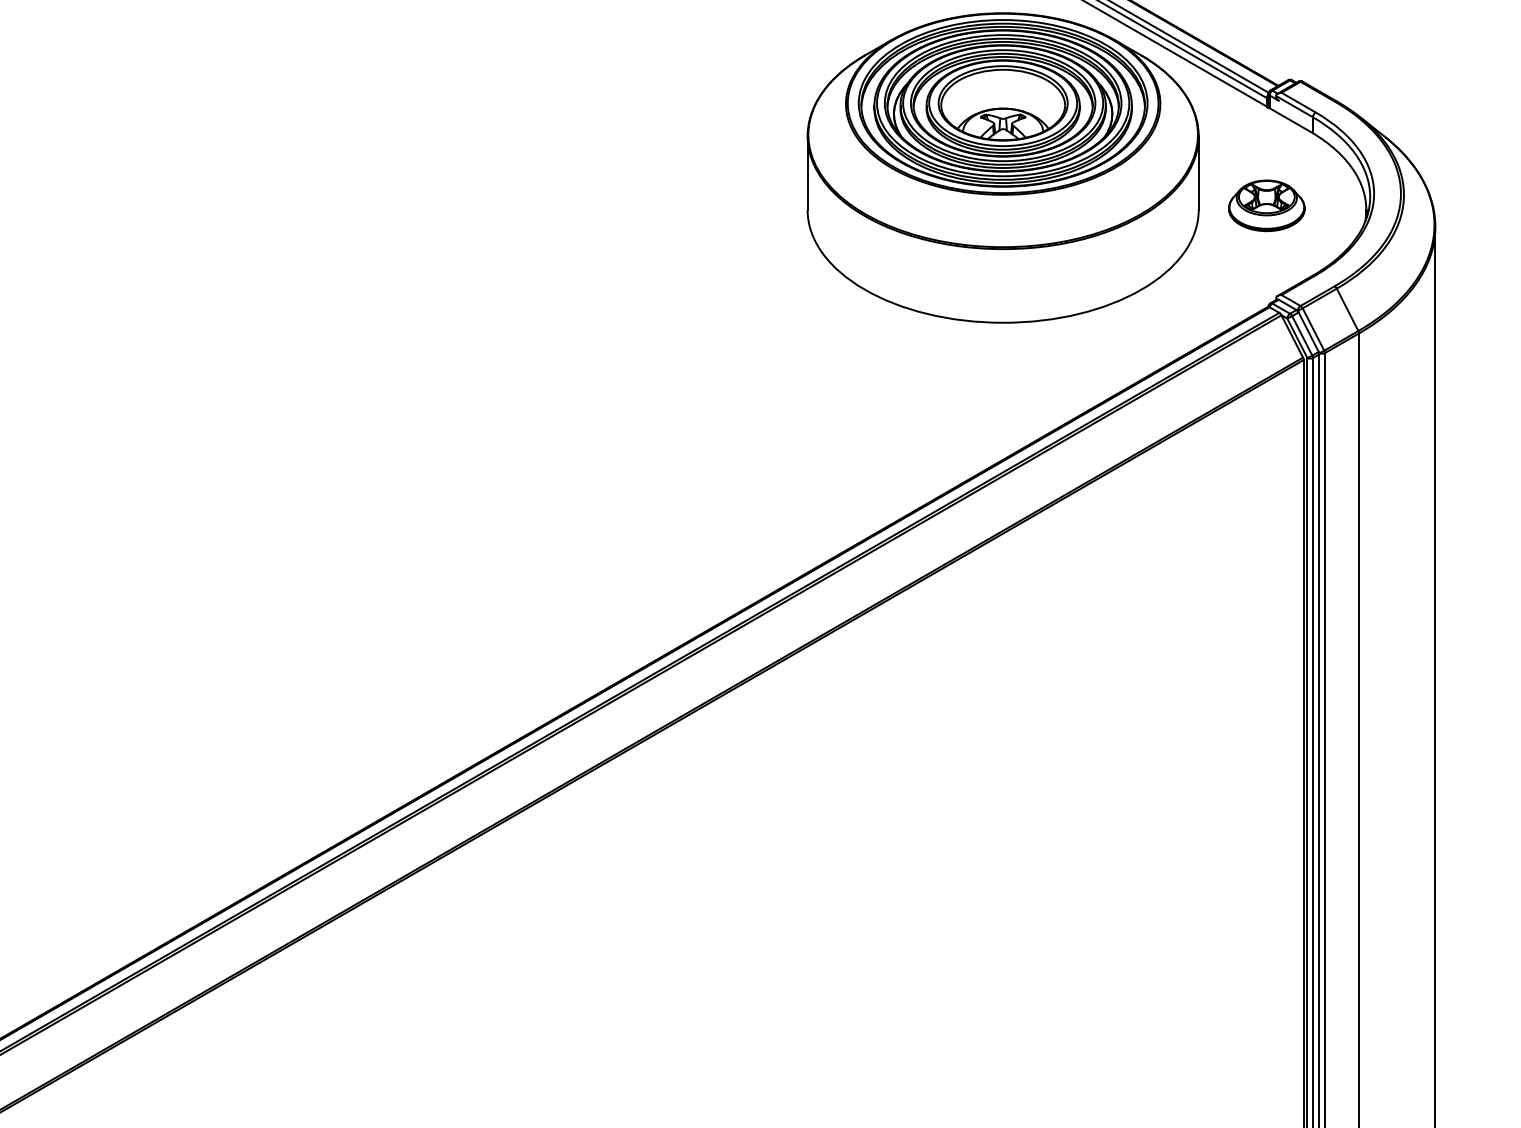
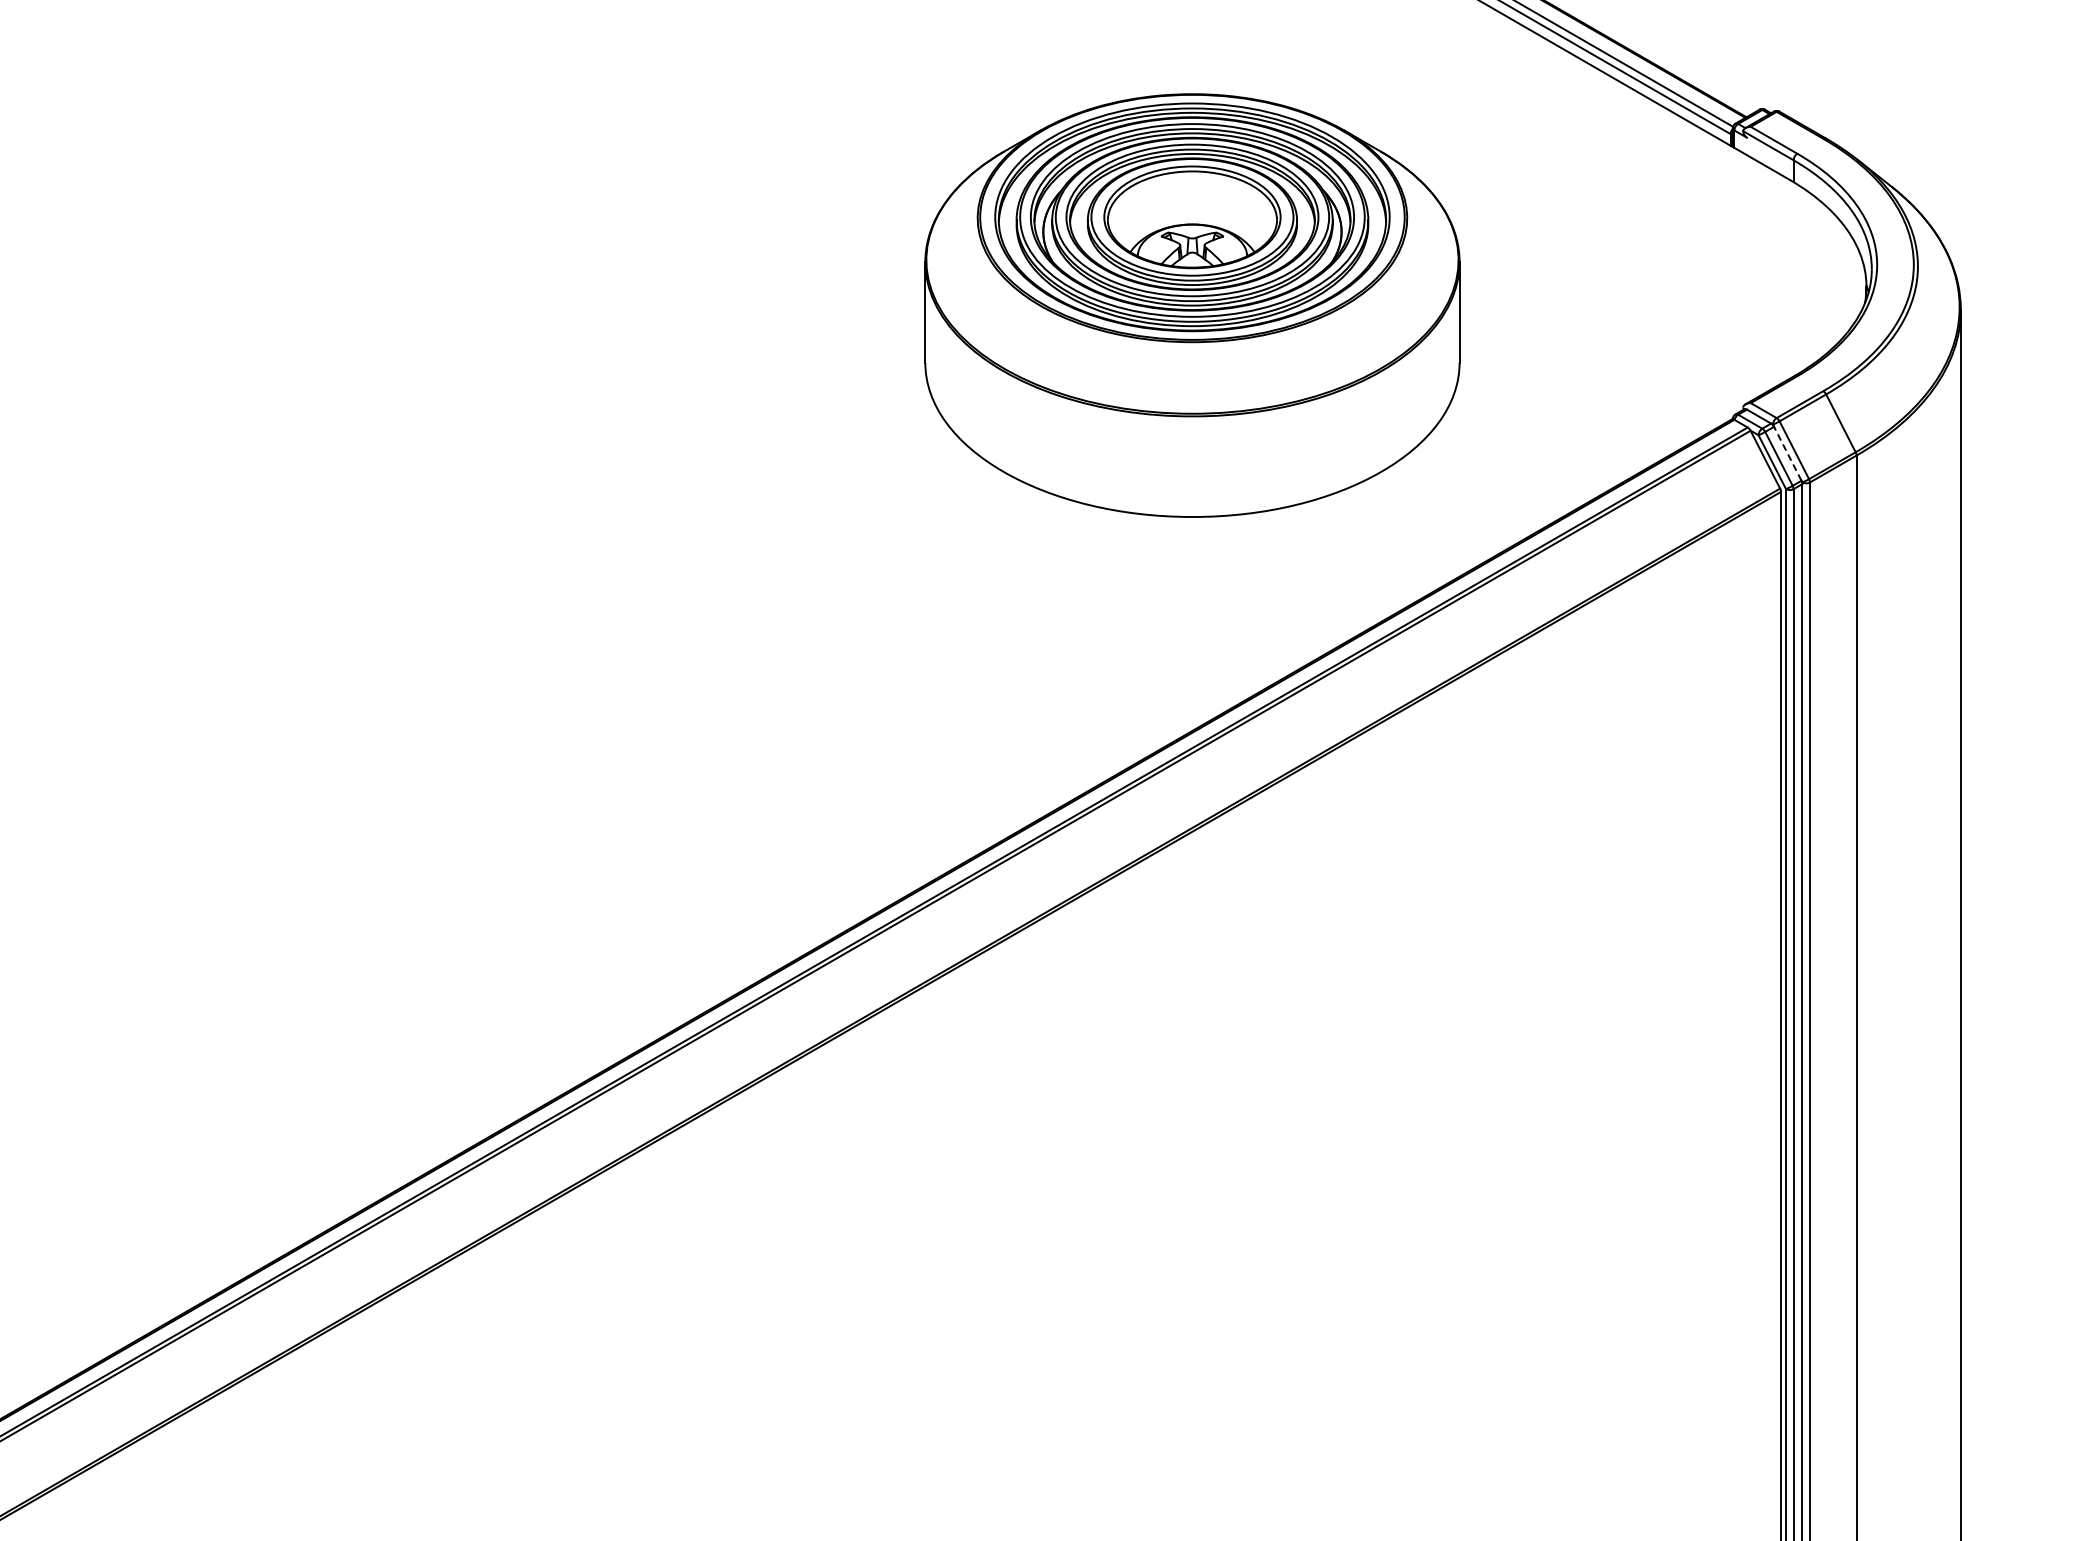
part: (1003, 167) -> (1192, 305), moved
part: (1266, 205) -> (1730, 280), removed
line: (1308, 331) -> (1787, 453), solid -> dashed

